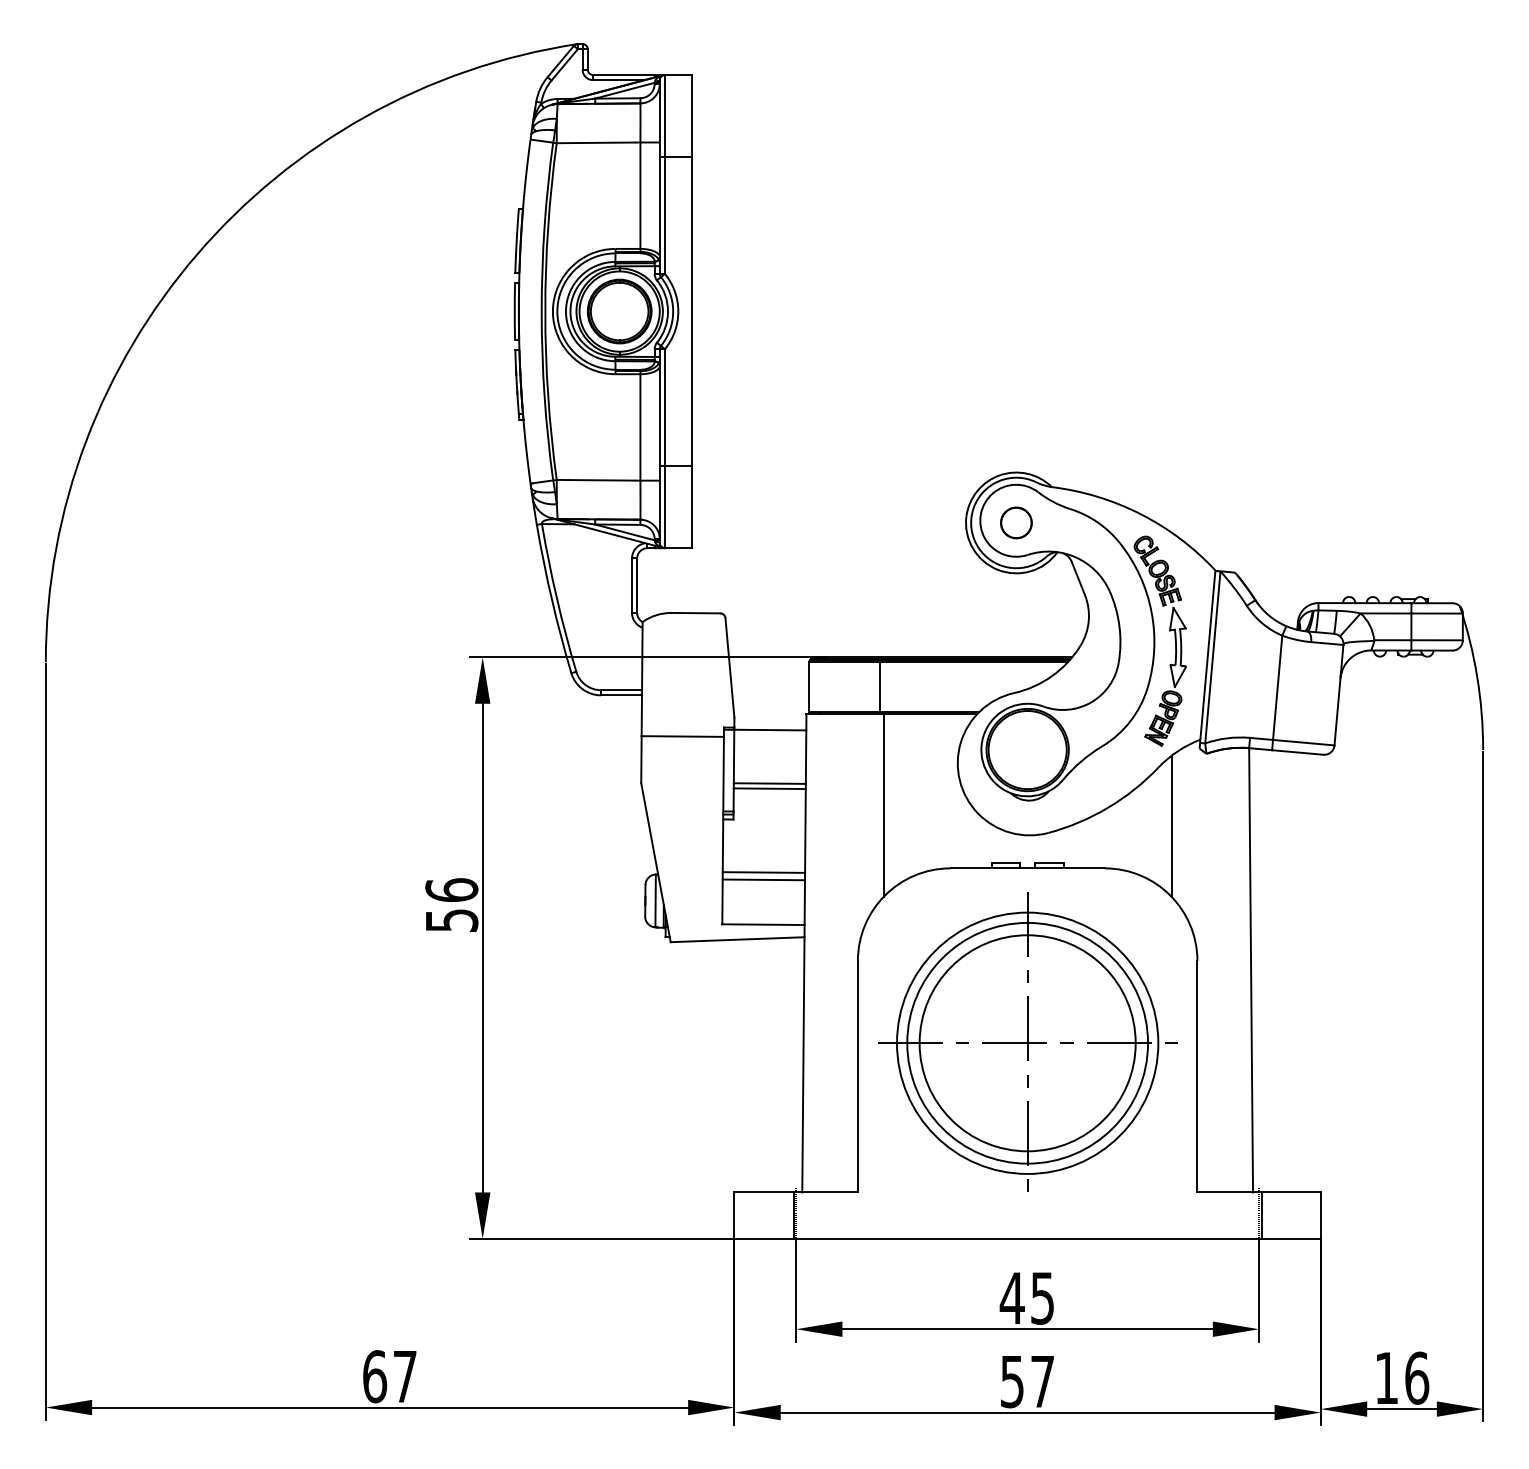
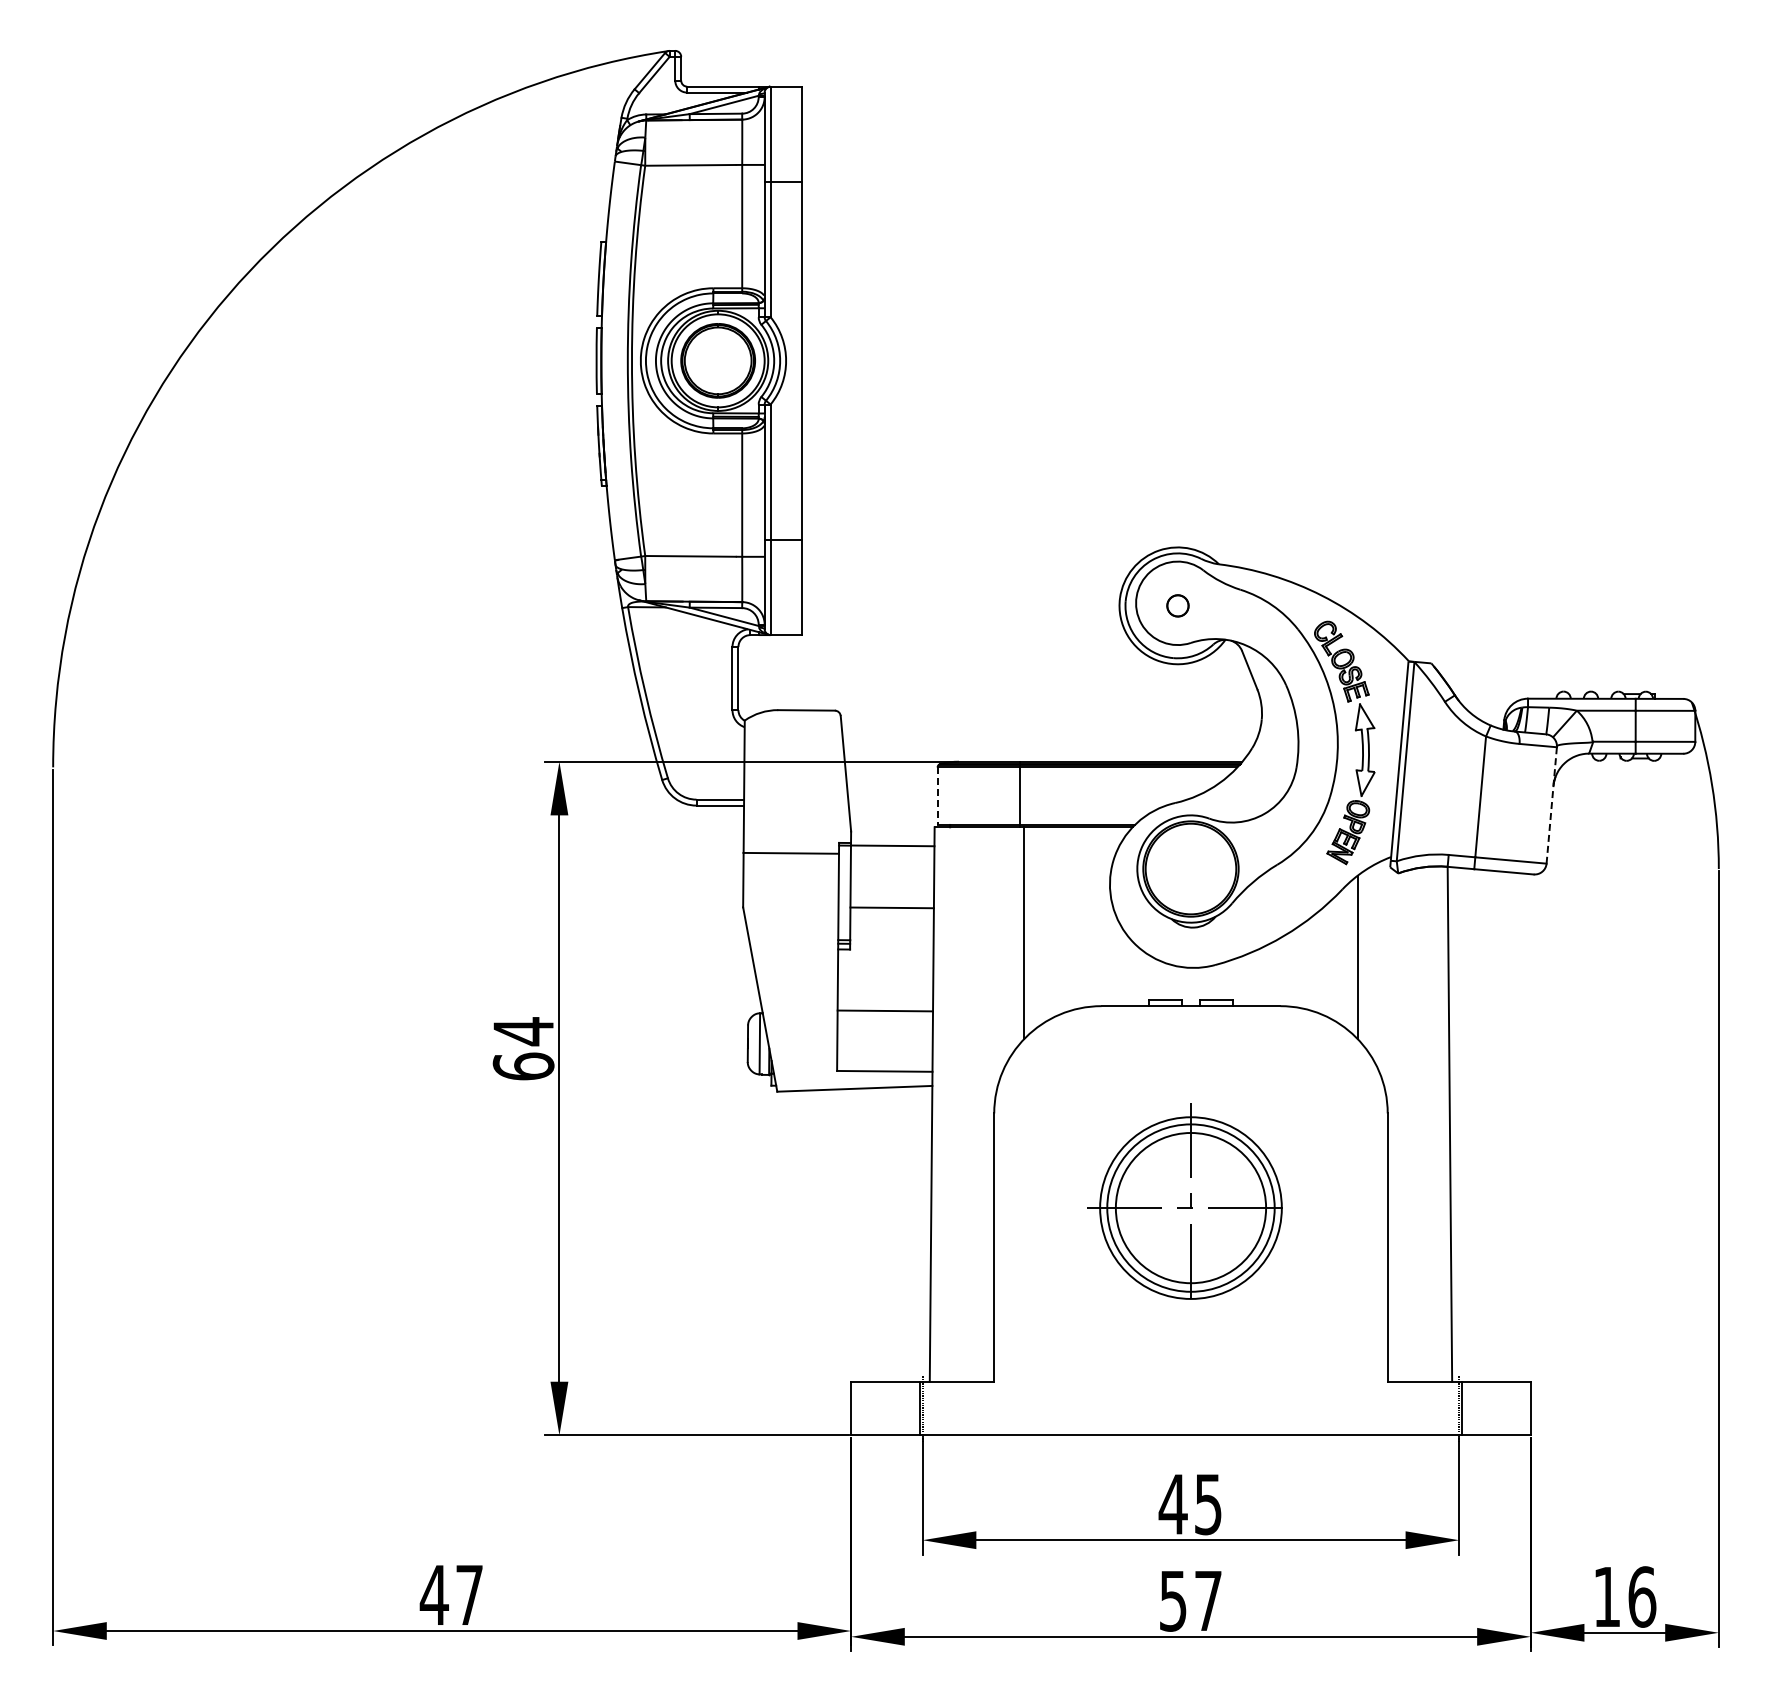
part: (1016, 522) -> (1177, 605), size x0.6
line: (808, 687) -> (937, 796), solid -> dashed
line: (1338, 695) -> (1551, 805), solid -> dashed
line: (769, 788) -> (891, 913), removed
line: (763, 879) -> (884, 1019), removed
text: (451, 904) -> (523, 1048), 56 -> 64
part: (1027, 1041) -> (1190, 1206), size x0.6
text: (374, 1376) -> (433, 1595), 67 -> 47

